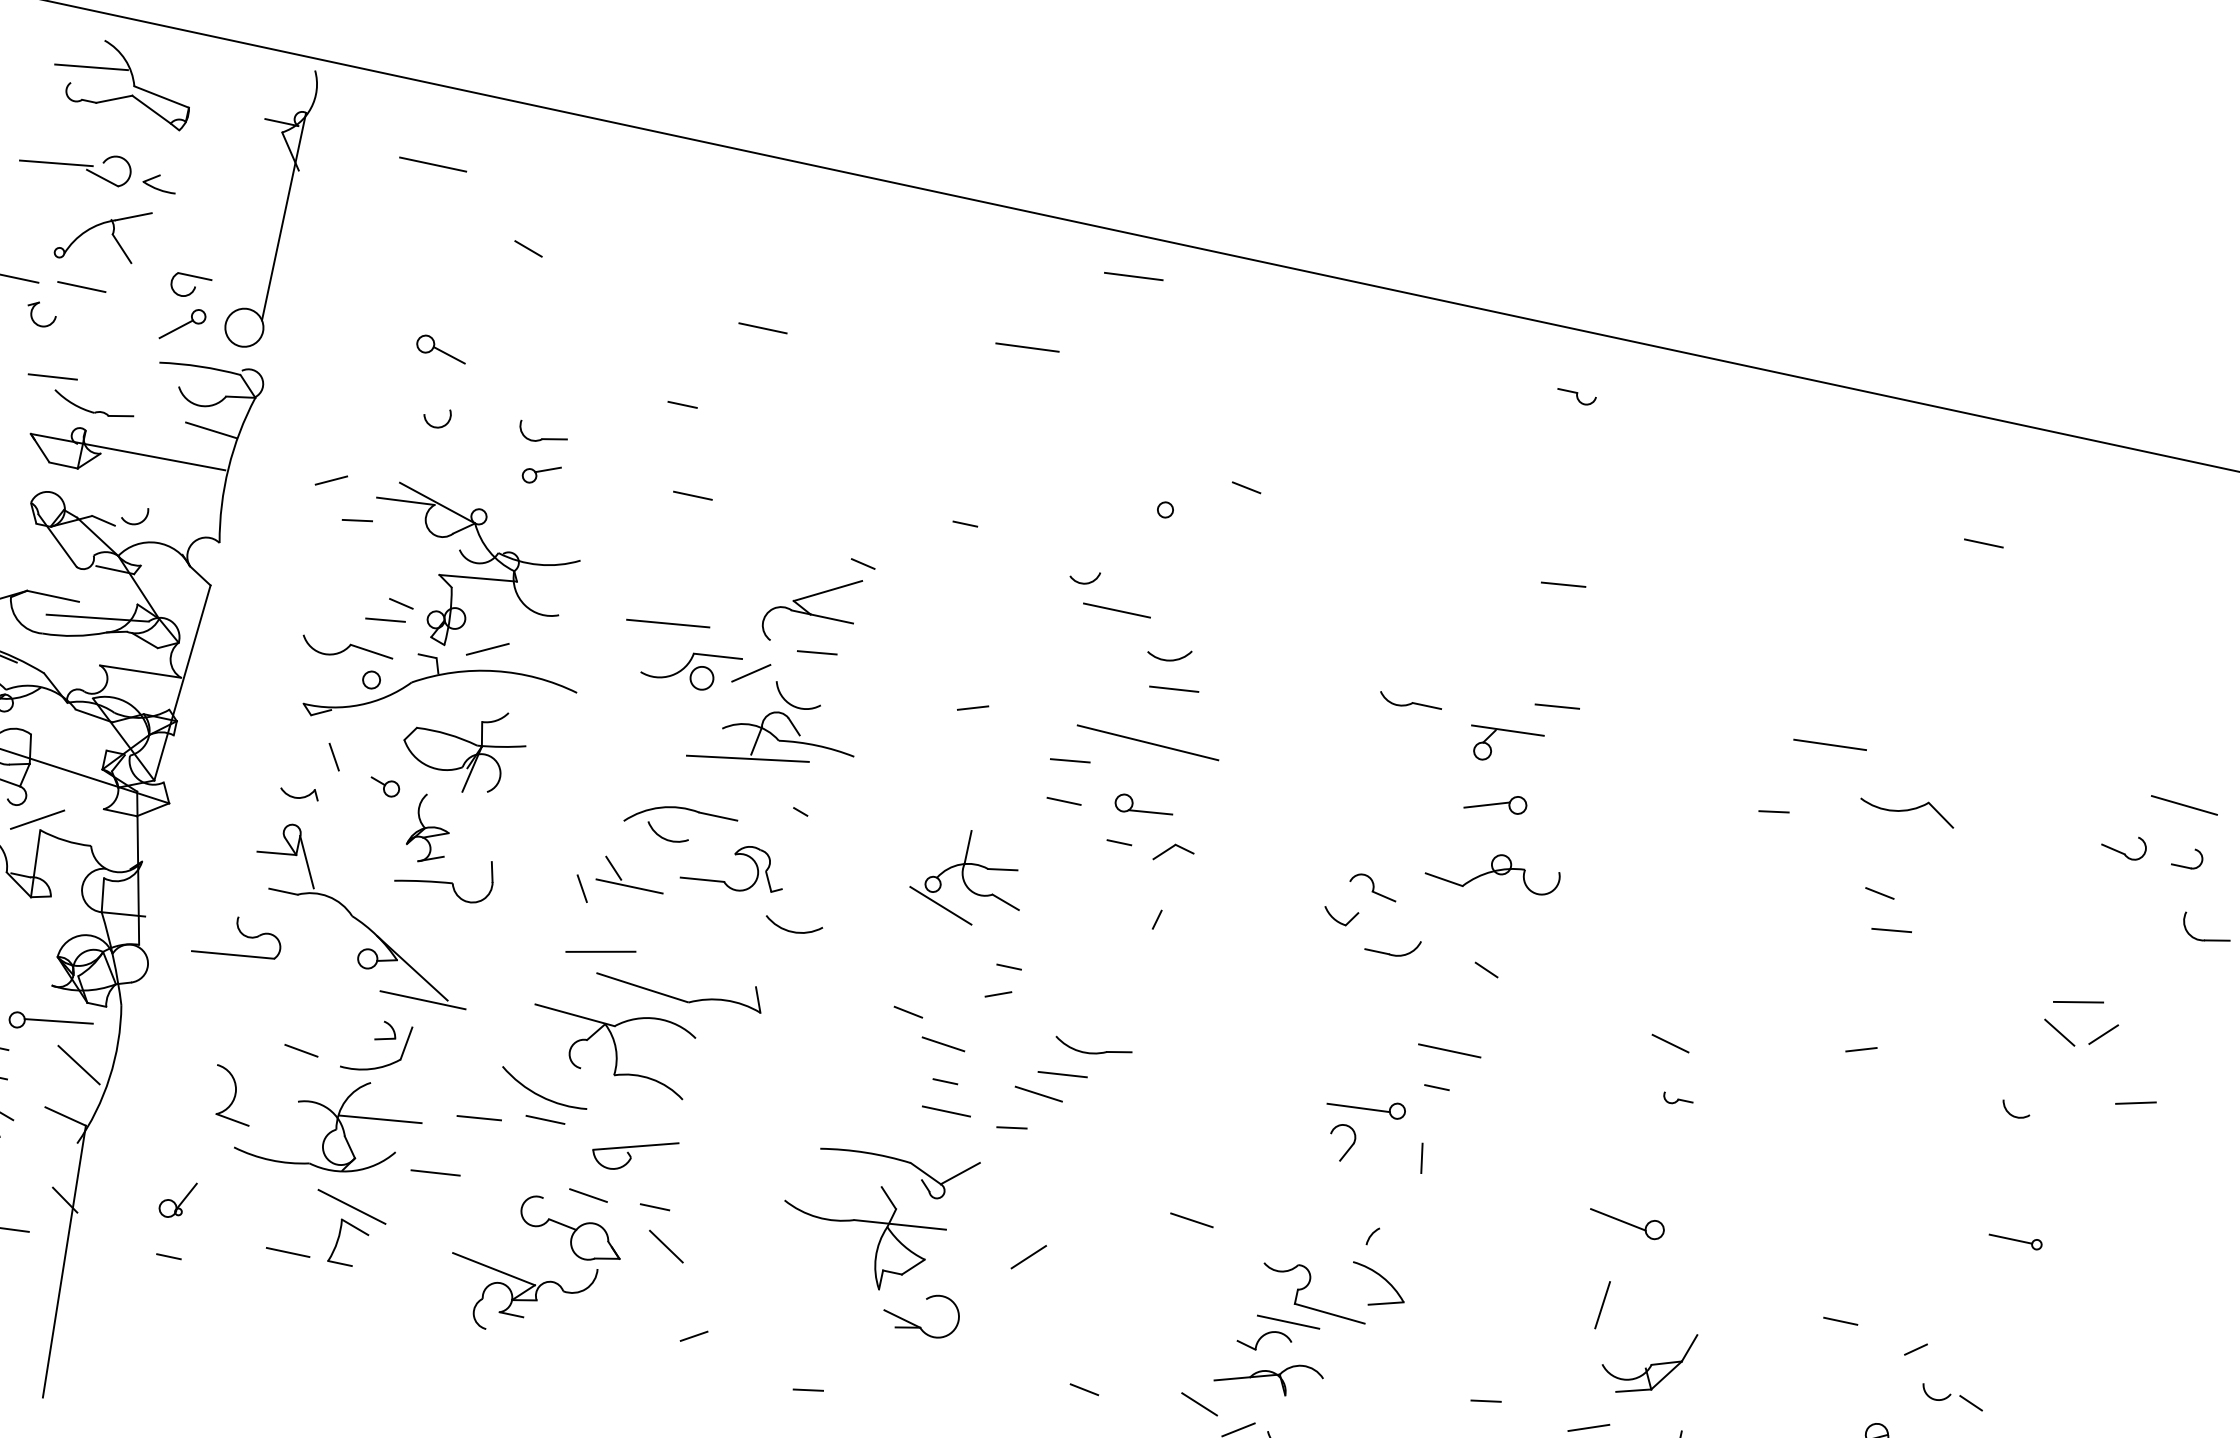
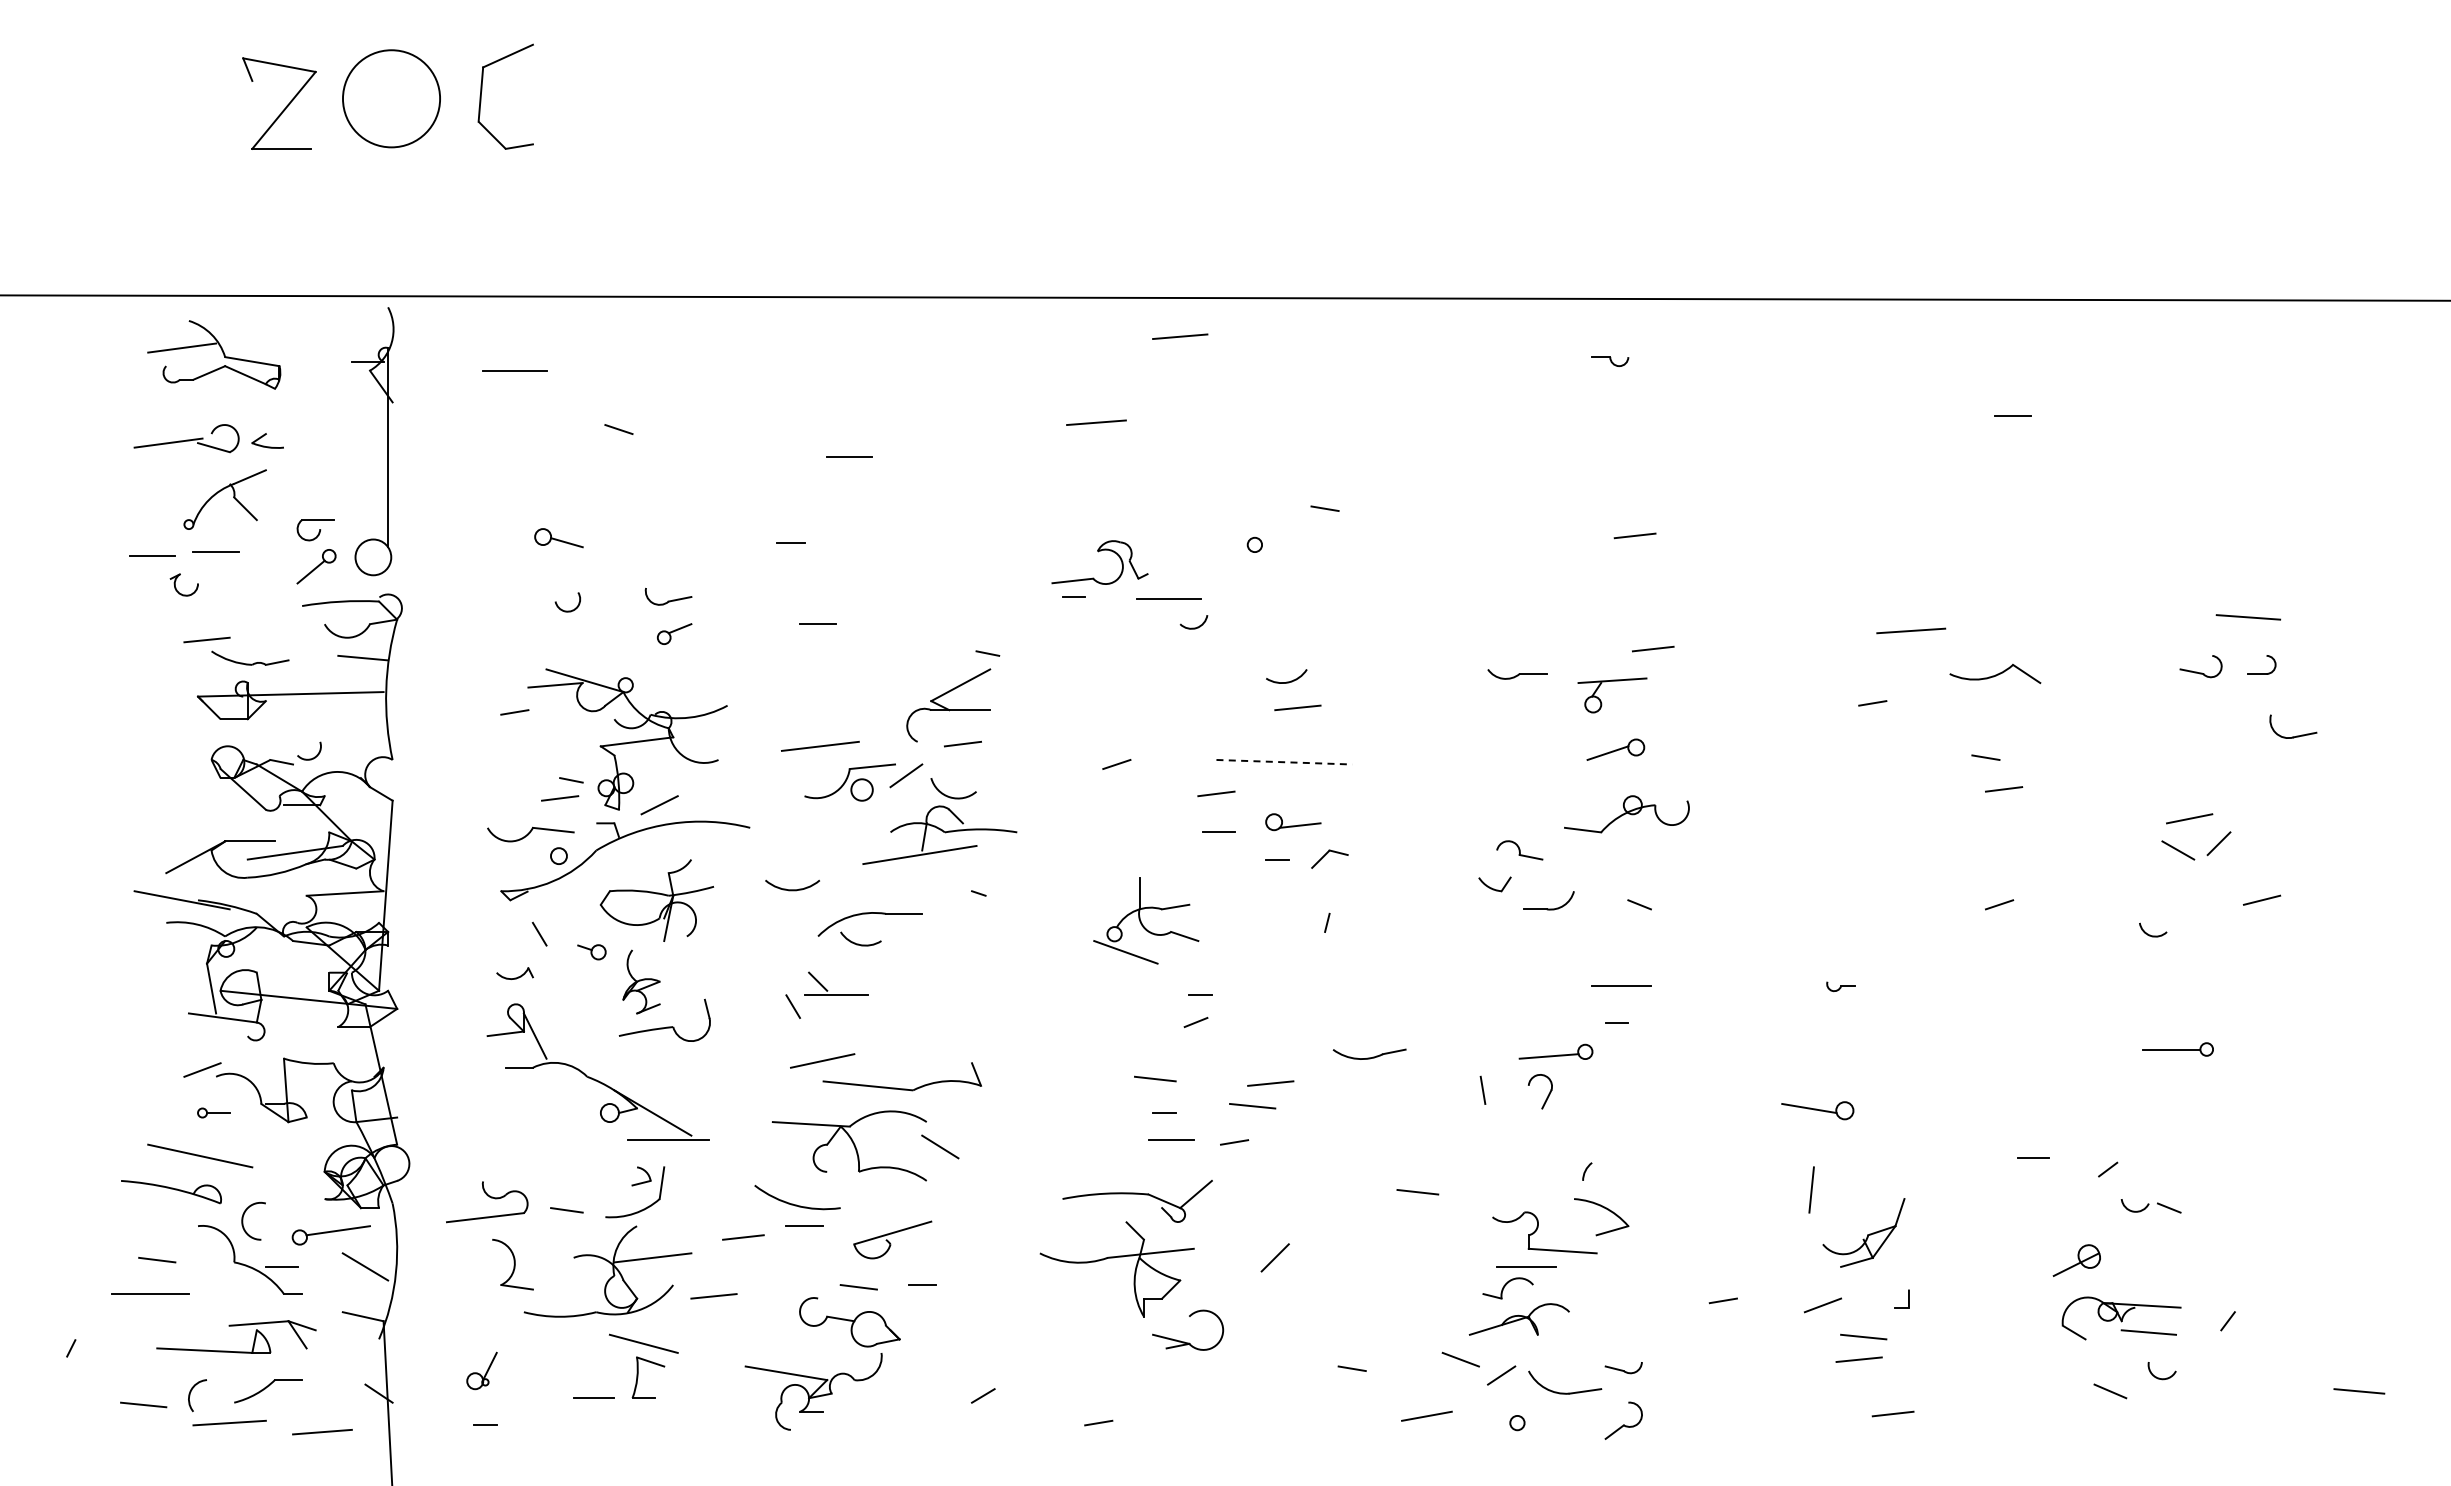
line: (330, 480) -> (482, 680), removed
line: (1116, 610) -> (1168, 598), moved
line: (1148, 743) -> (1284, 762), solid -> dashed
line: (37, 819) -> (279, 1049), removed
part: (735, 855) -> (1098, 552), moved
arc: (792, 931) -> (792, 889), moved
part: (238, 939) -> (487, 1202), moved
line: (908, 1012) -> (1116, 1056), removed
line: (1670, 1043) -> (1822, 936), removed
part: (1093, 1048) -> (1369, 1053), moved
line: (1421, 1157) -> (1482, 1089), moved
part: (2015, 1240) -> (2178, 1049), size x1.4
line: (666, 1246) -> (940, 1146), moved

